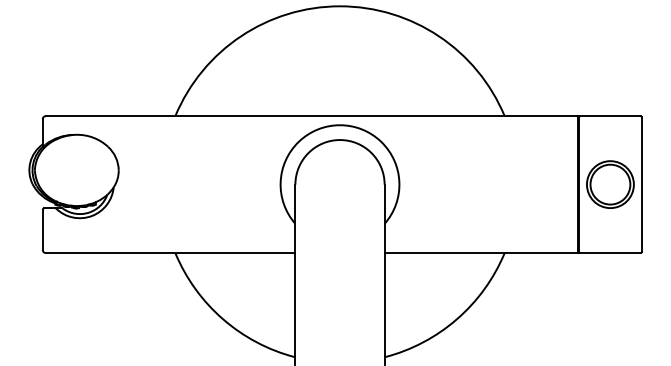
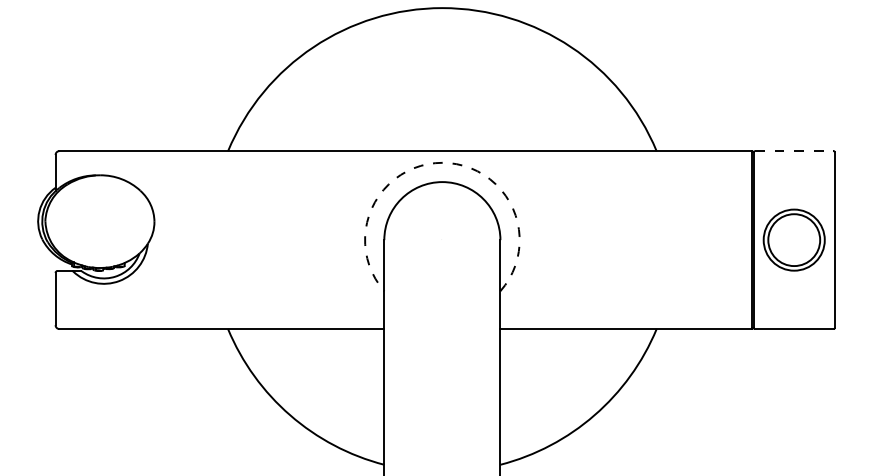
line: (610, 116) -> (794, 151), solid -> dashed
arc: (340, 125) -> (443, 163), solid -> dashed

